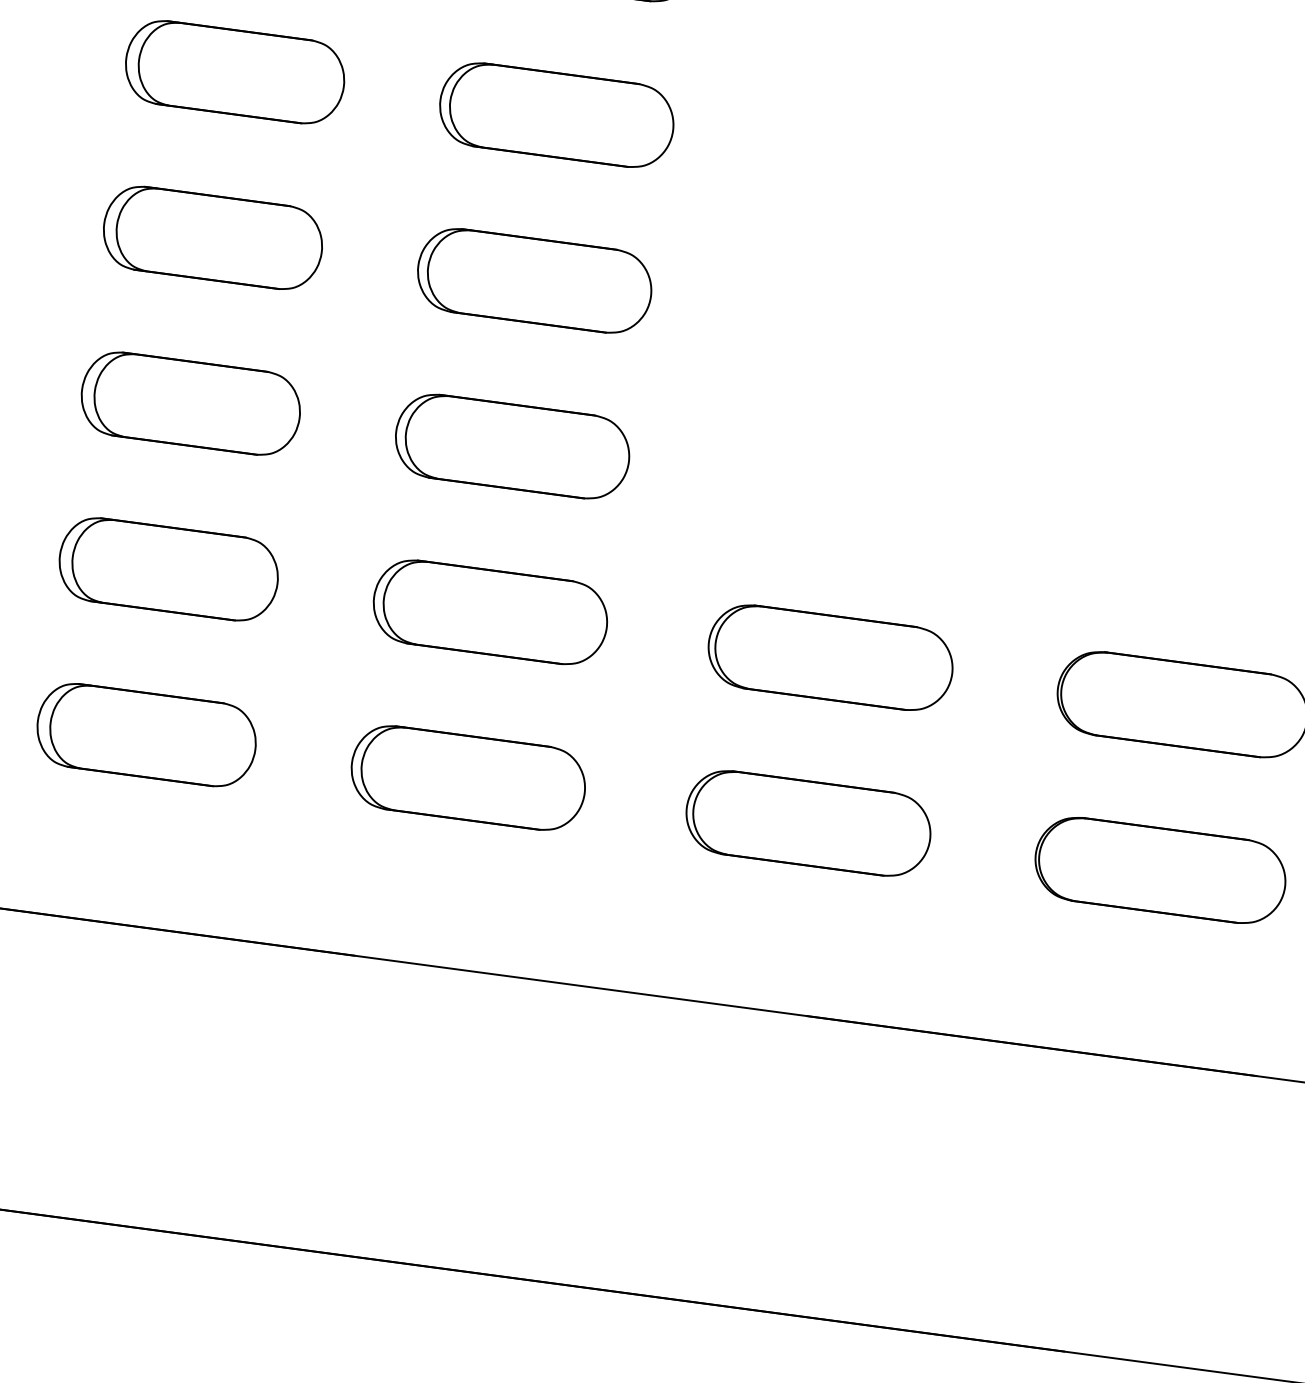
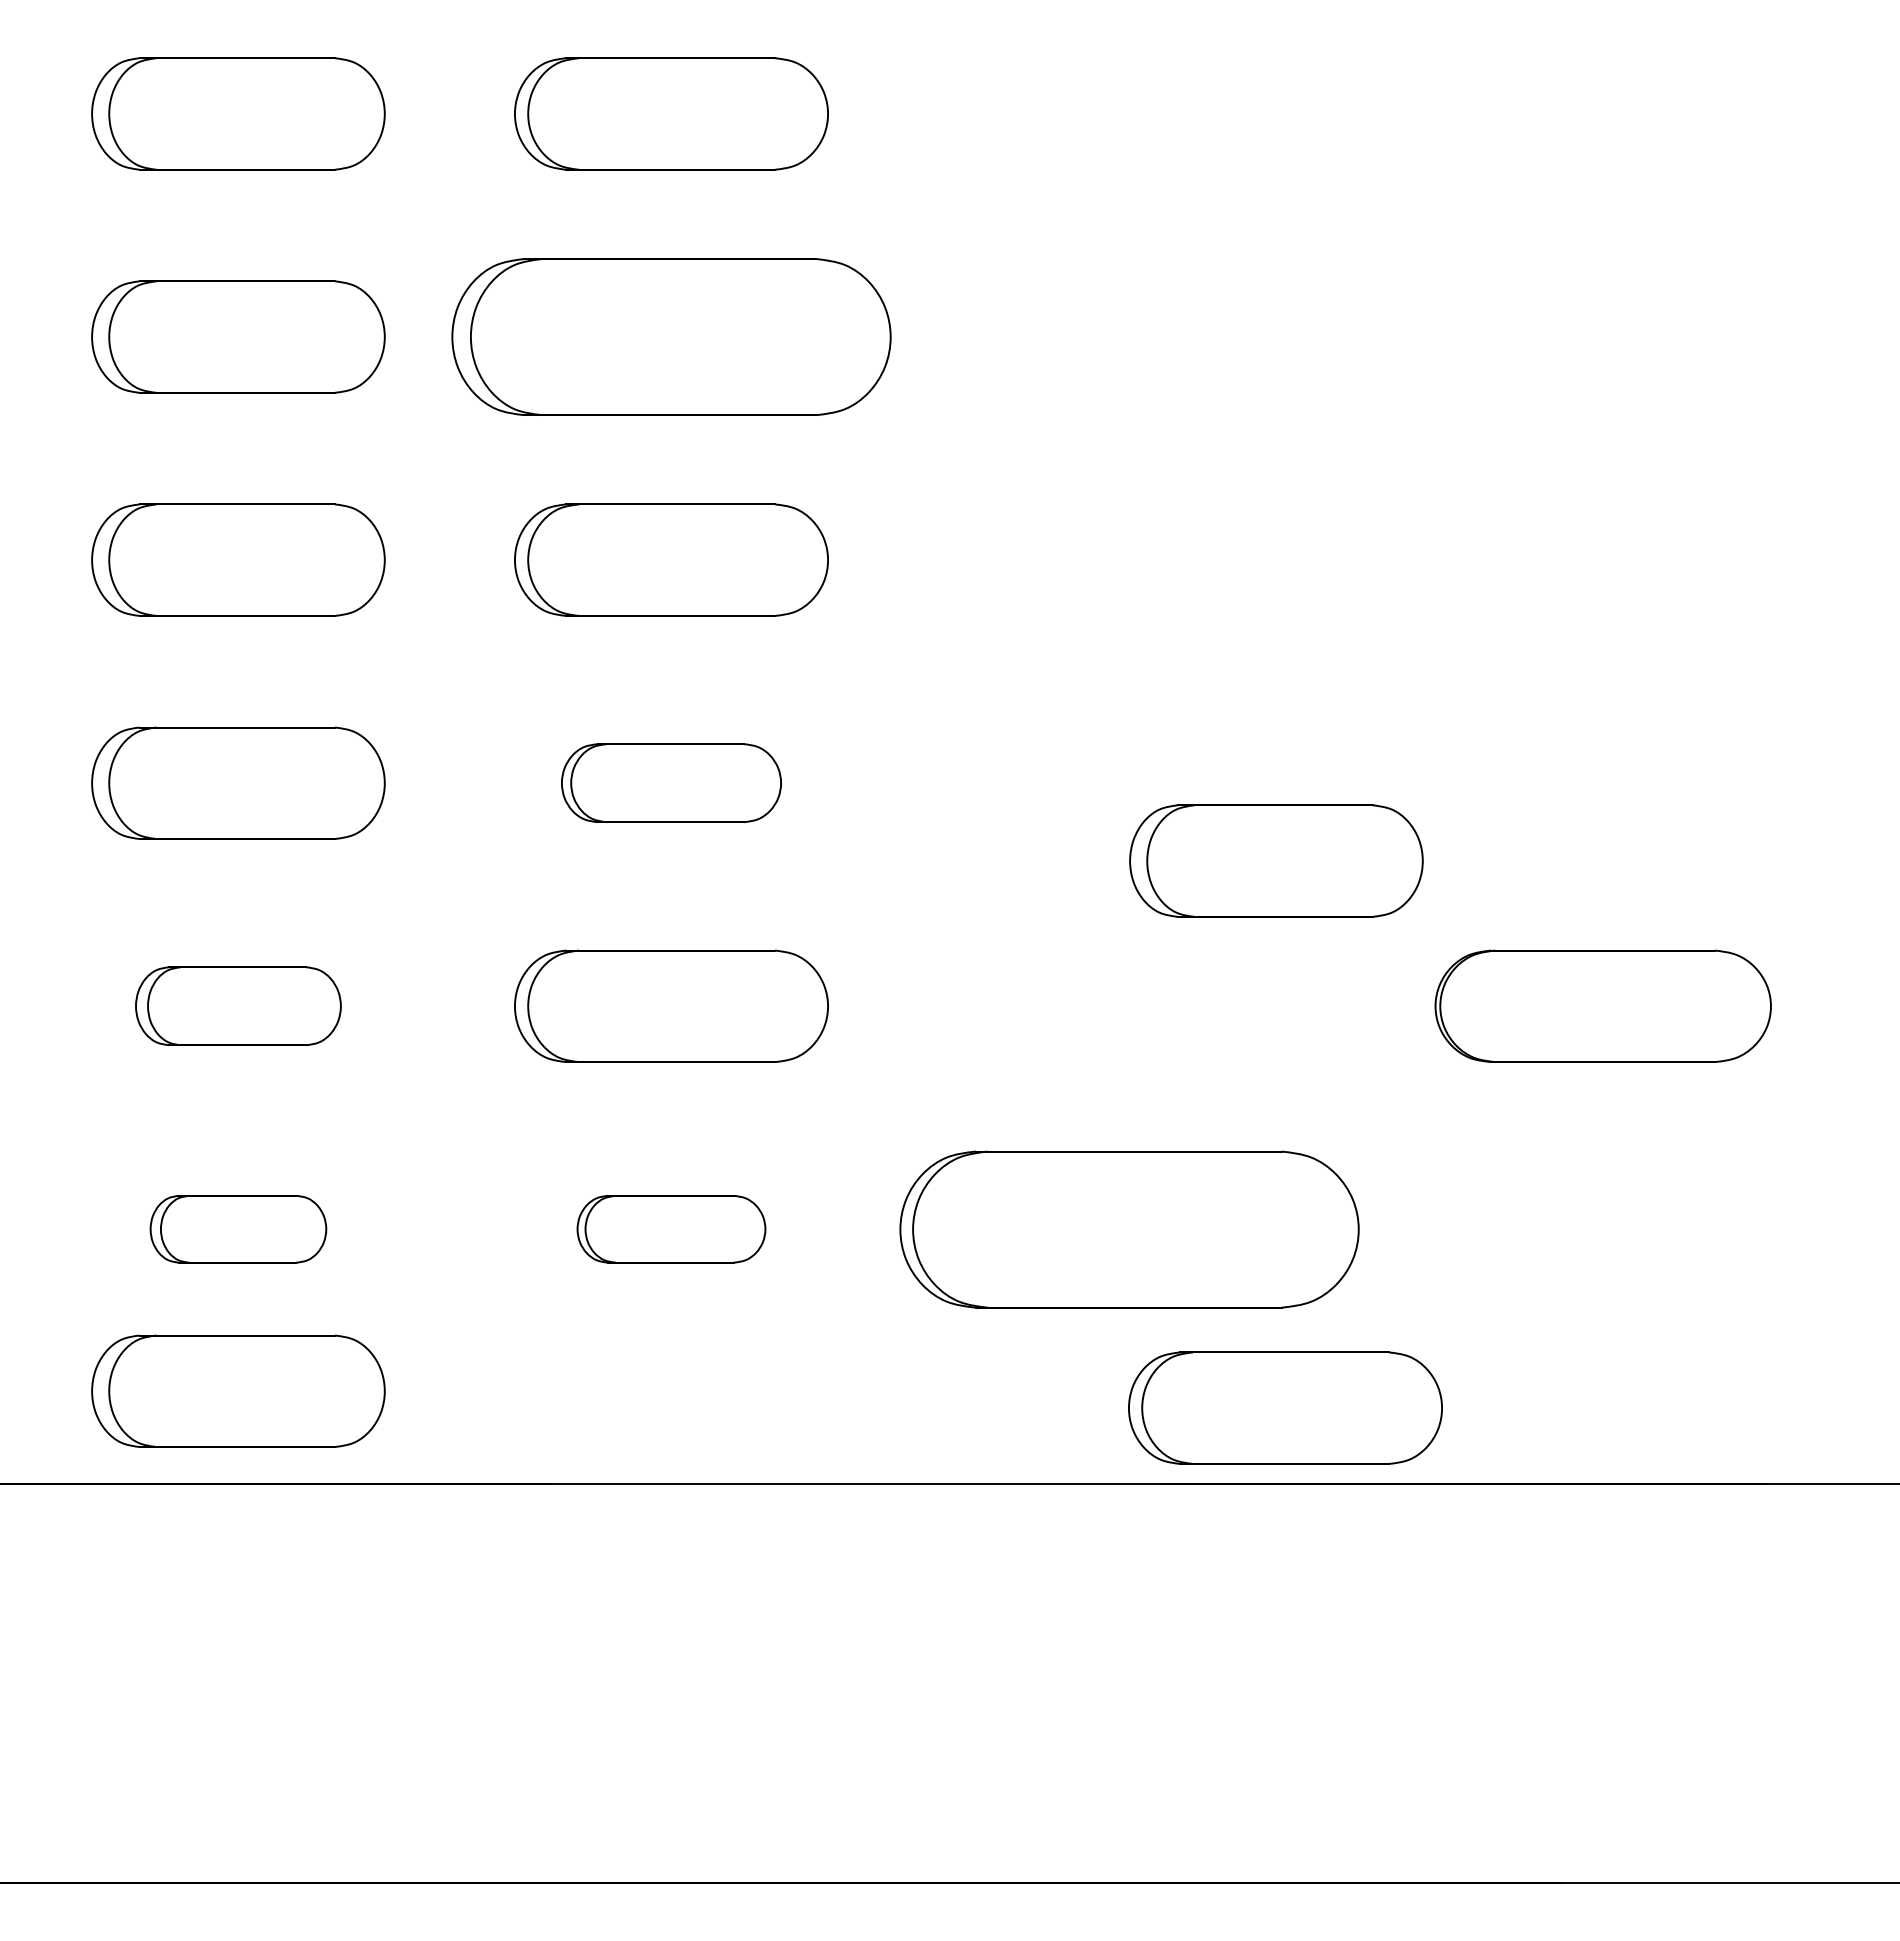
part: (556, 114) -> (671, 336), size x1.4
part: (512, 446) -> (671, 782), size x0.7
part: (954, 564) -> (1276, 860), added
part: (168, 568) -> (238, 1005), size x0.7
part: (830, 657) -> (1128, 1005), removed
part: (146, 734) -> (238, 1228), size x0.6
part: (468, 777) -> (671, 1228), size x0.6
part: (807, 822) -> (1128, 1228), size x1.4
part: (130, 854) -> (238, 1390), added
part: (1160, 869) -> (1602, 1228), removed
part: (906, 971) -> (1285, 1407), added

